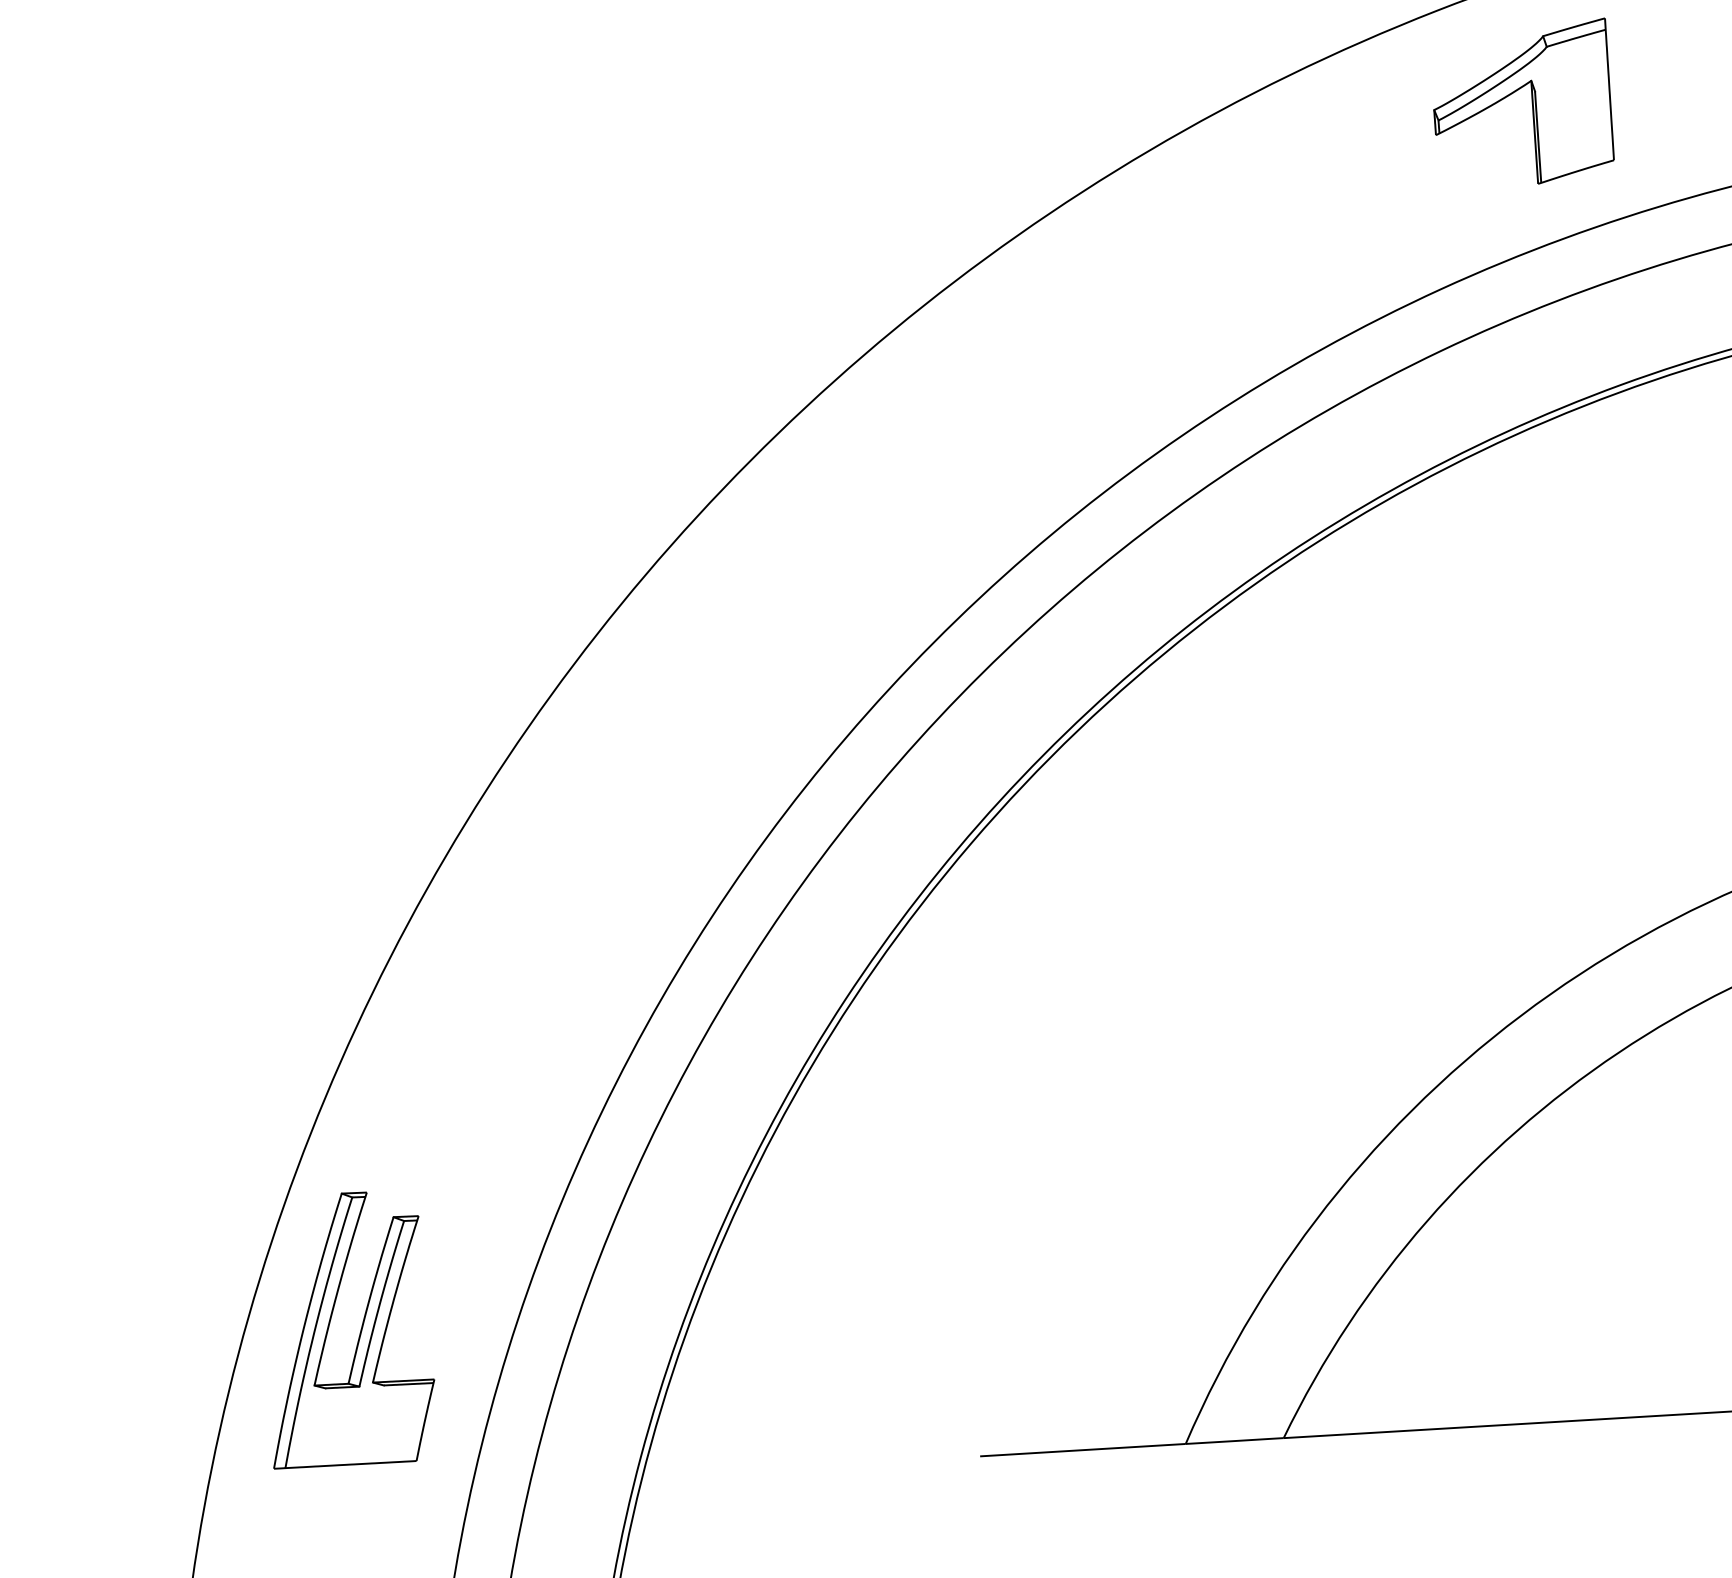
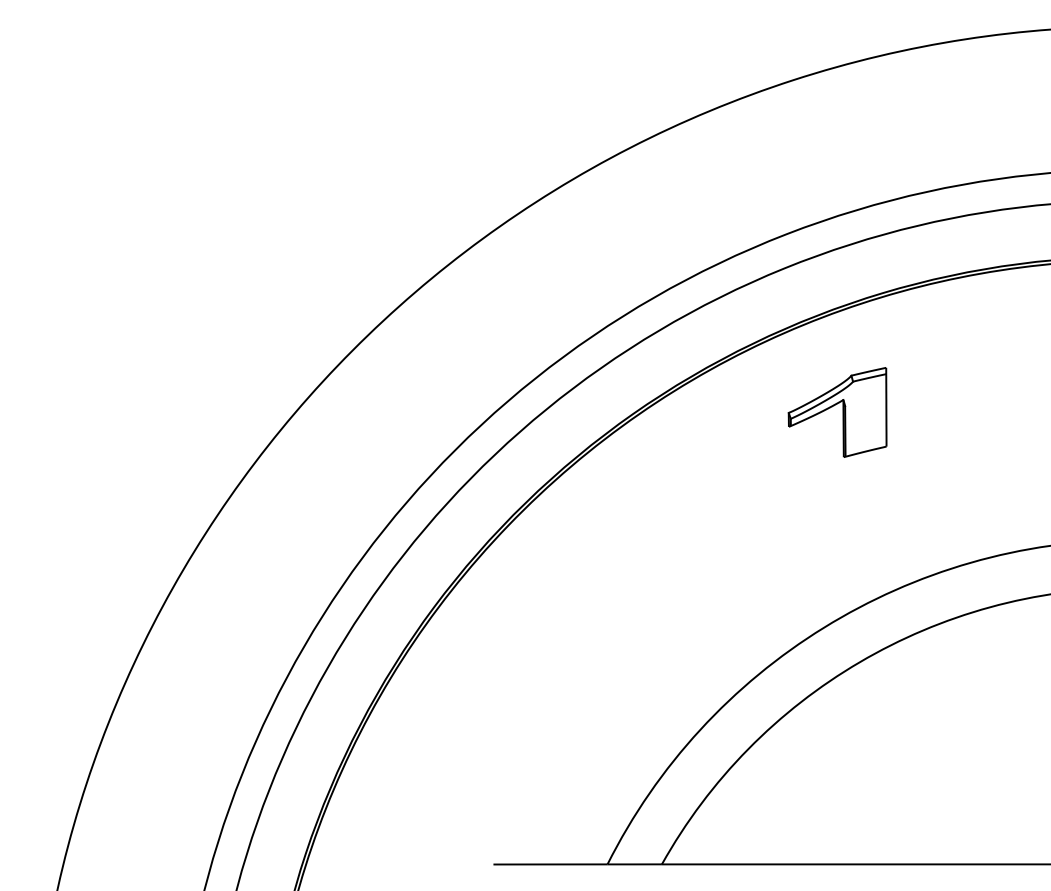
part: (1521, 104) -> (837, 412), moved
part: (358, 1334) -> (153, 776), removed

